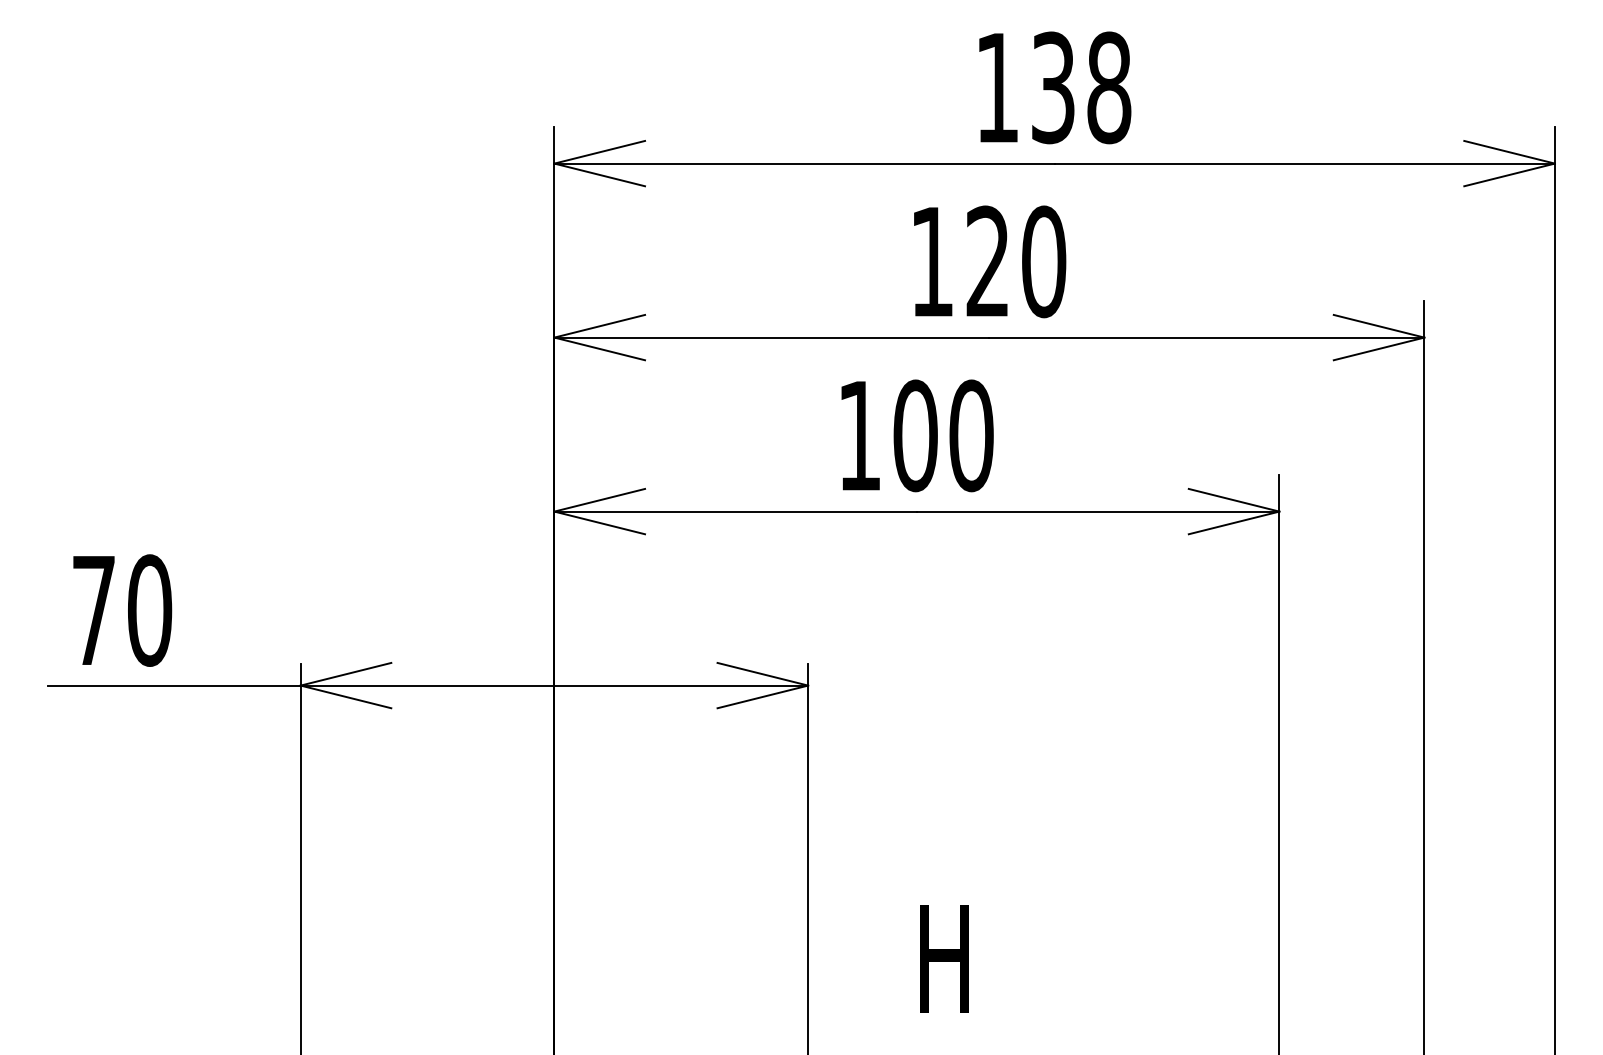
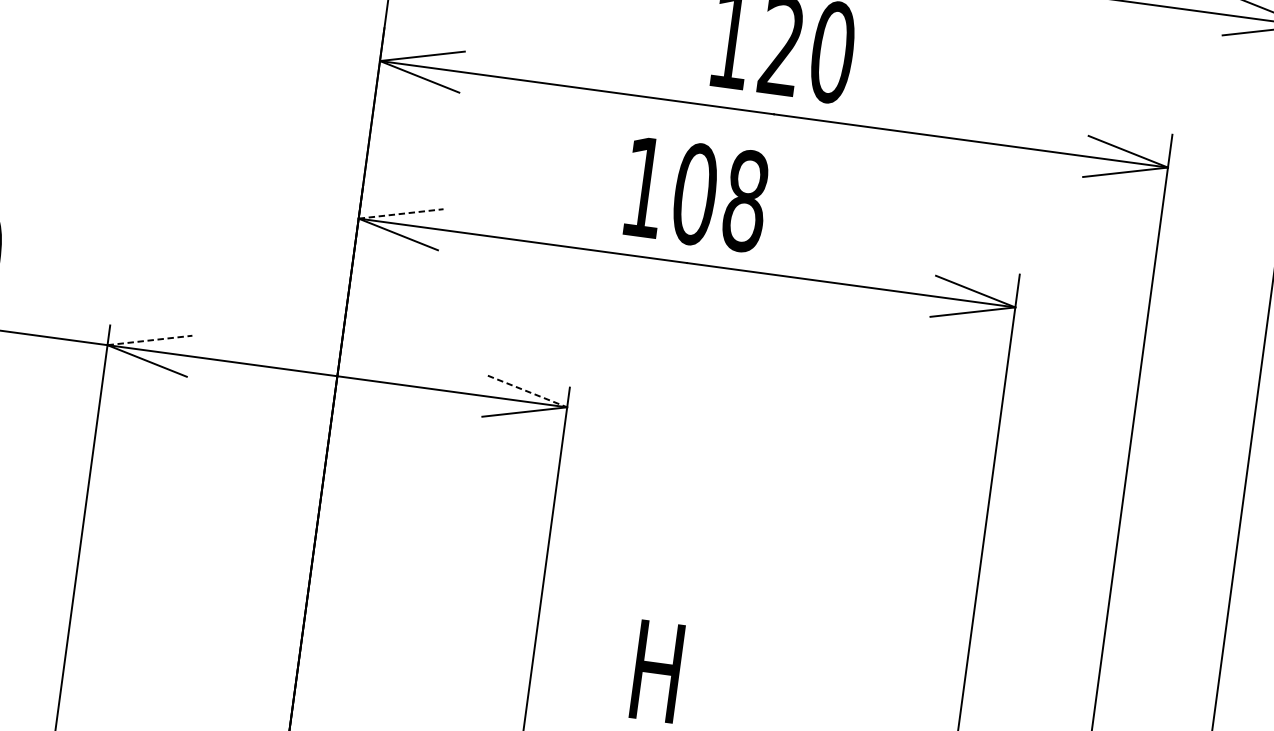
text: (971, 435) -> (745, 200), 100 -> 108
line: (599, 500) -> (400, 214), solid -> dashed
line: (346, 674) -> (150, 340), solid -> dashed
line: (762, 674) -> (527, 391), solid -> dashed

